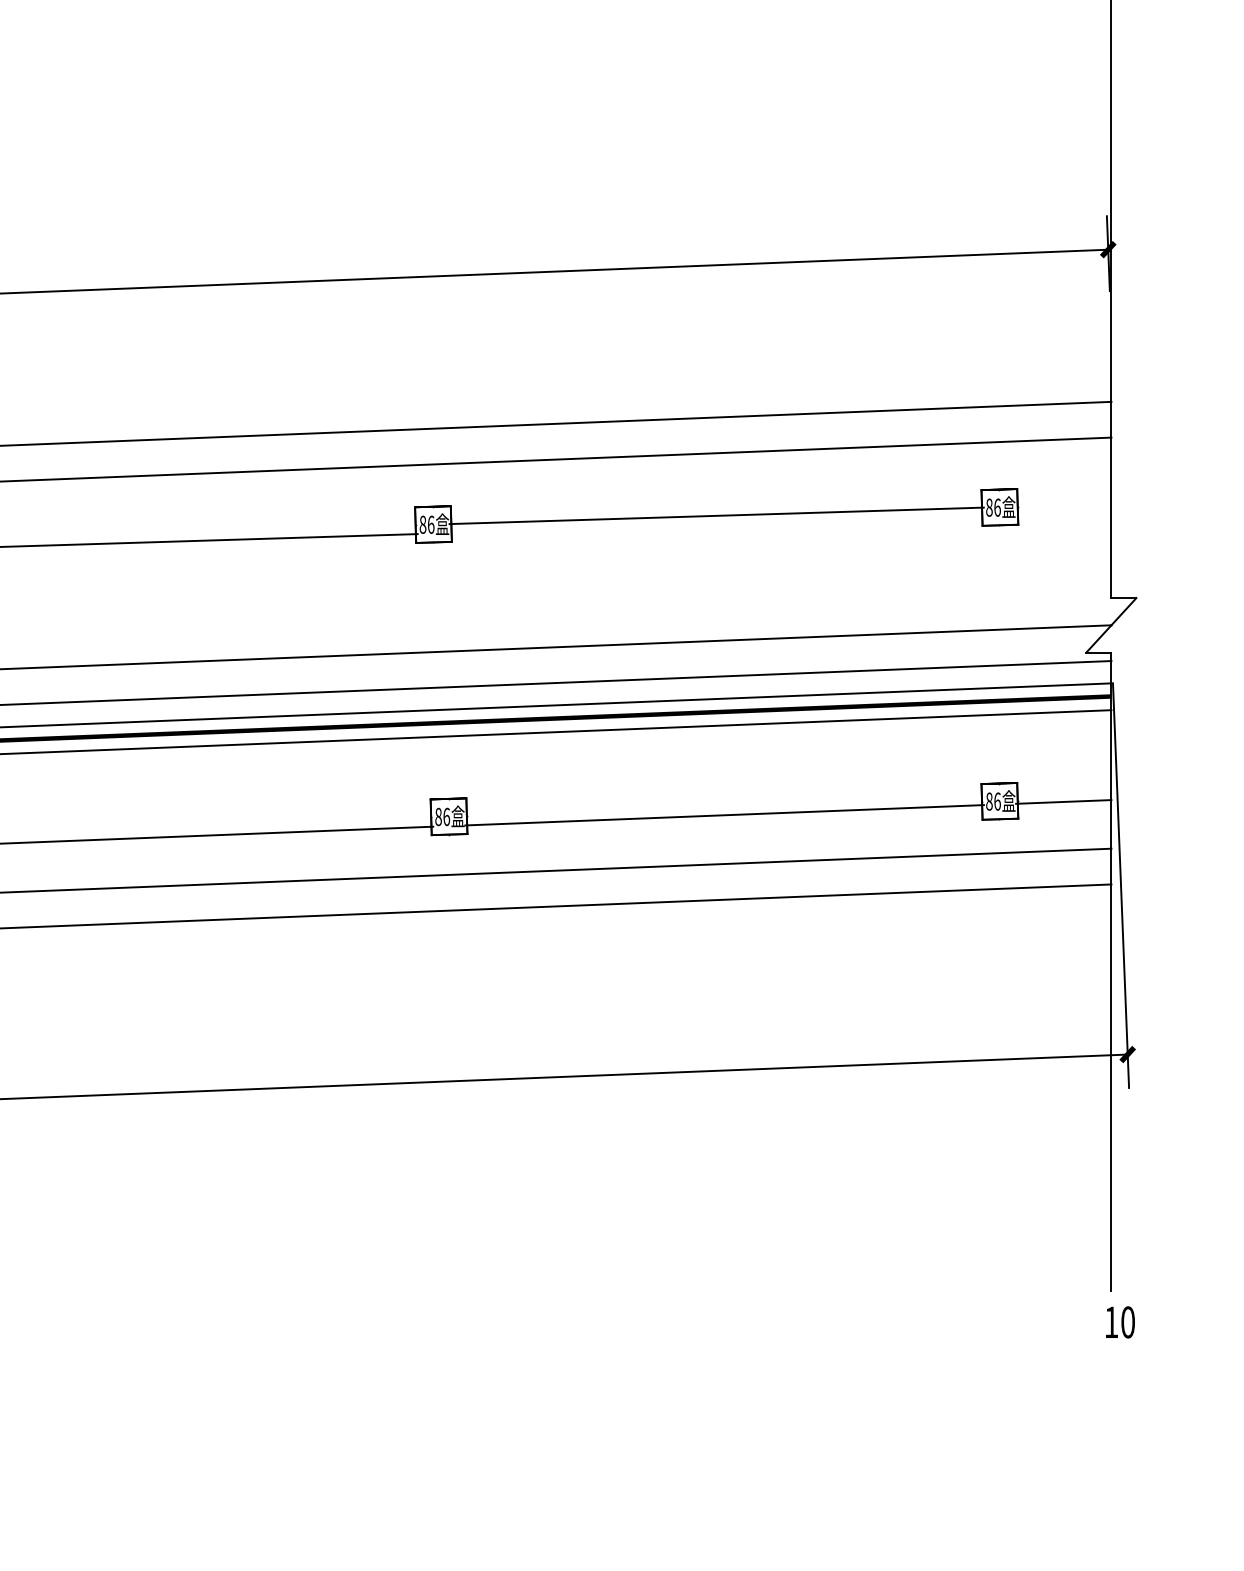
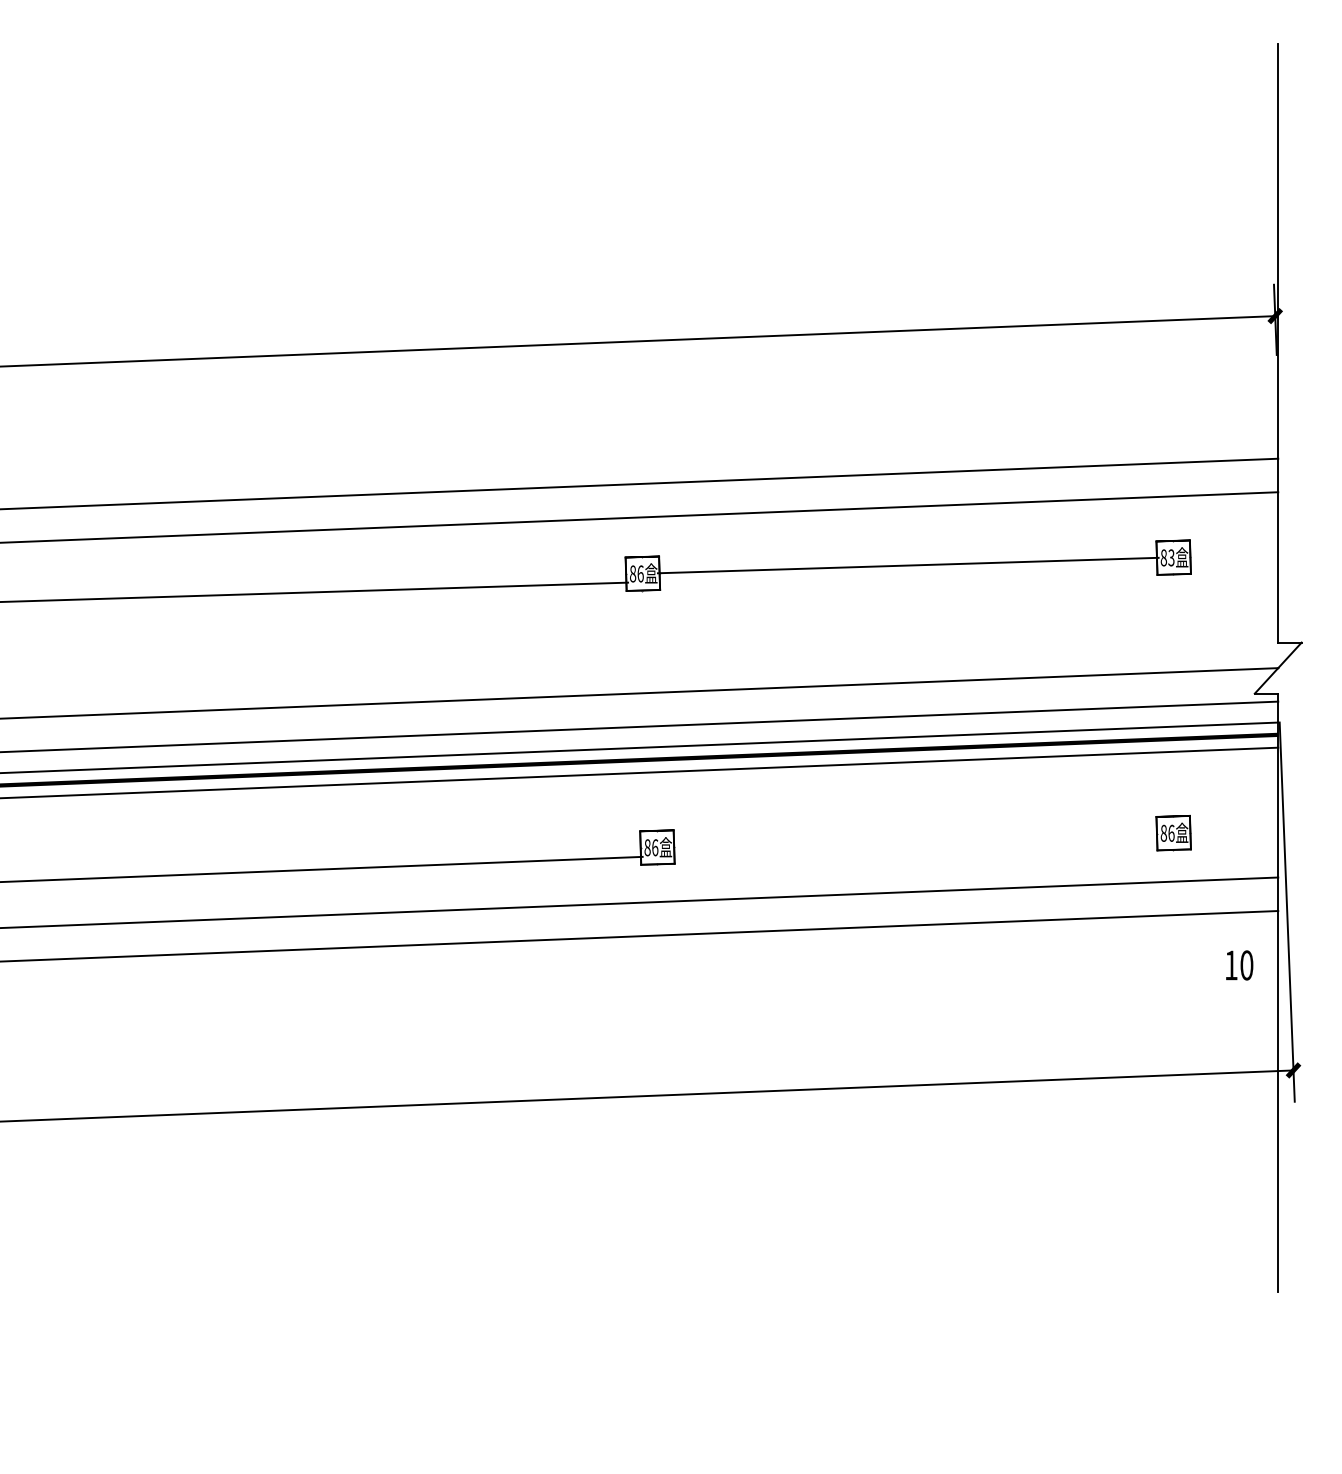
text: (997, 507) -> (1171, 557), 86 -> 83
line: (1063, 801) -> (1233, 833), removed
line: (724, 814) -> (915, 845), removed
text: (1120, 1322) -> (1239, 965), moved

